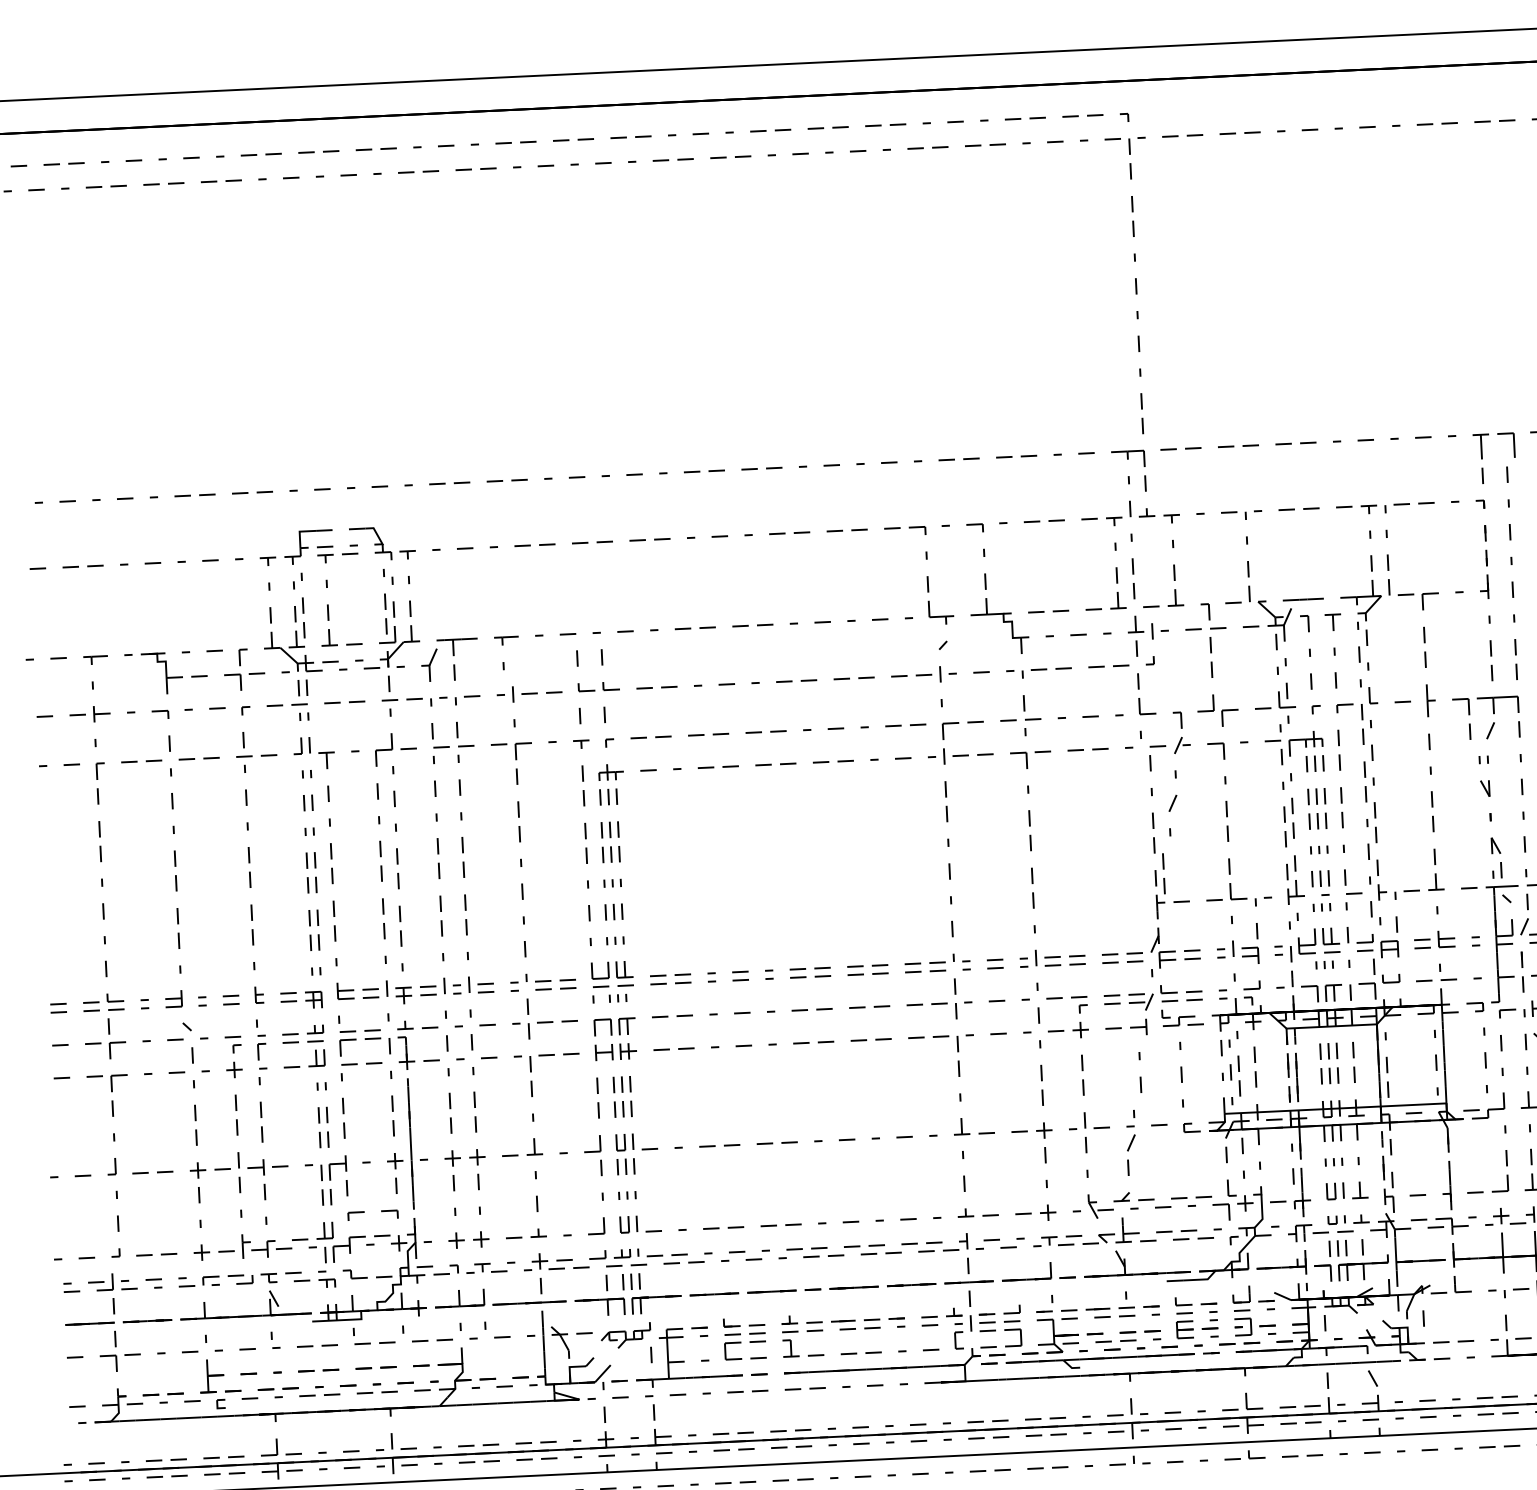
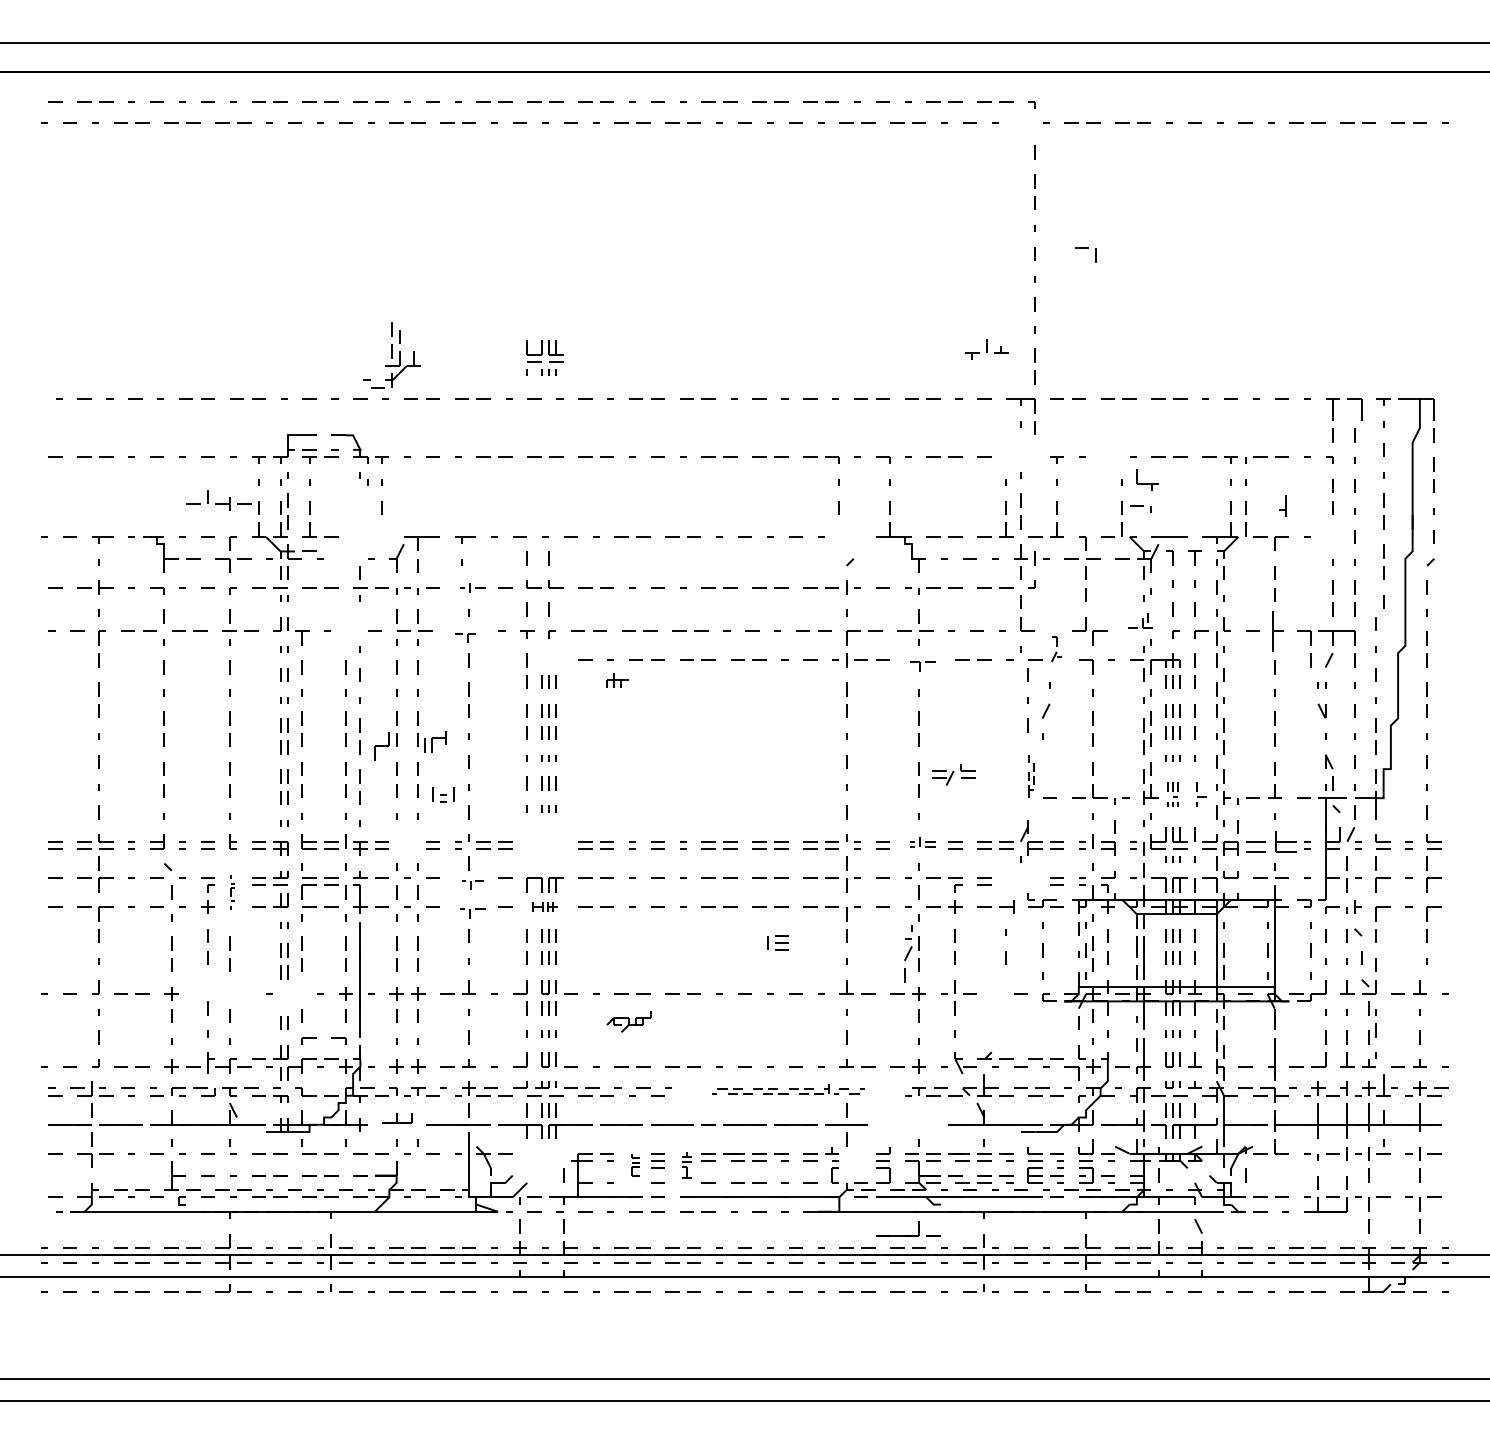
part: (1117, 146) -> (1085, 254), moved
part: (1130, 513) -> (986, 349), moved
part: (1233, 515) -> (1140, 508), moved
part: (1484, 586) -> (1282, 505), moved
part: (940, 611) -> (1147, 479), moved
part: (385, 631) -> (391, 355), moved
part: (516, 694) -> (472, 587), size x0.7
part: (1274, 695) -> (1140, 620), size x0.7
part: (1430, 700) -> (1277, 631), size x1.4
part: (1181, 731) -> (1056, 648), size x0.7
part: (383, 750) -> (381, 746), moved
part: (511, 751) -> (465, 637), size x0.6
part: (1030, 759) -> (922, 666), size x0.7
part: (611, 772) -> (617, 680), moved
part: (1159, 878) -> (1031, 776), size x0.6
part: (1353, 889) -> (1201, 794), size x0.7
part: (1320, 891) -> (1172, 794), size x0.7
part: (1433, 939) -> (1270, 841), size x1.4
part: (1039, 957) -> (922, 841), size x0.7
part: (612, 981) -> (544, 357), moved
part: (456, 985) -> (443, 794), moved
part: (1153, 997) -> (953, 774), moved
part: (532, 1030) -> (472, 884), size x0.6
part: (615, 1051) -> (544, 906), size x0.7
part: (261, 1052) -> (232, 892), size x0.6
part: (534, 1063) -> (472, 913), size x0.7
part: (1131, 1142) -> (908, 953), moved
part: (250, 1163) -> (218, 500), moved
part: (333, 1167) -> (435, 741), moved
part: (901, 1244) -> (788, 1088), size x0.7
part: (1039, 1278) -> (908, 1235), moved
part: (459, 1298) -> (396, 1117), size x0.7
part: (982, 1322) -> (777, 942), moved
part: (625, 1335) -> (628, 1021), moved
part: (790, 1337) -> (686, 1165), size x0.7
part: (732, 1339) -> (635, 1165), size x0.6

